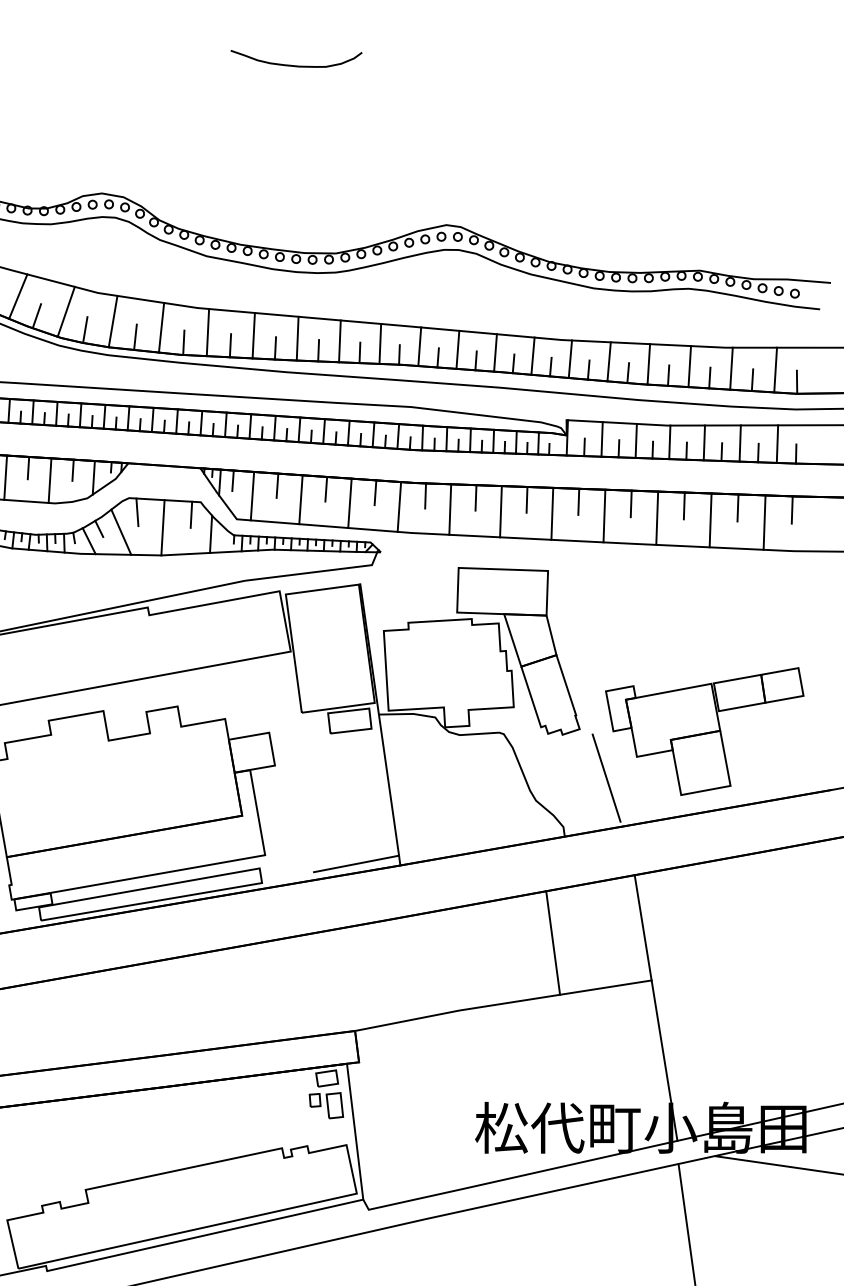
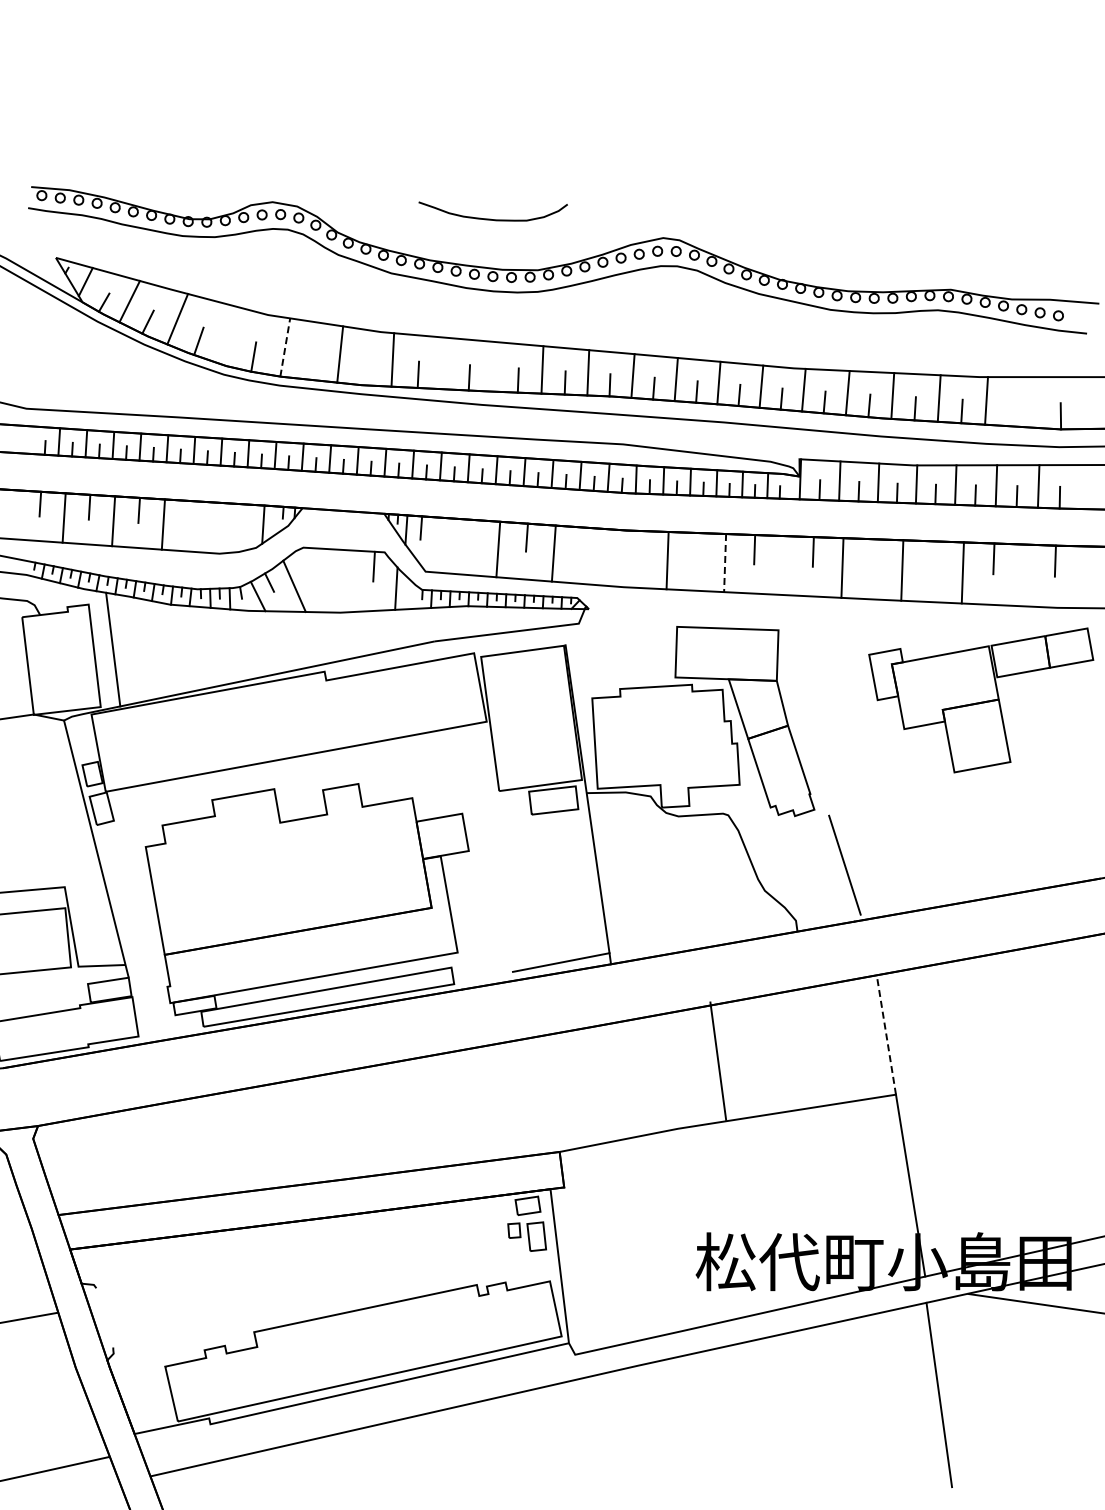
curve: (294, 64) -> (490, 218), moved
line: (65, 311) -> (231, 336), removed
line: (113, 321) -> (285, 347), solid -> dashed
line: (253, 335) -> (444, 363), removed
line: (135, 336) -> (310, 364), removed
line: (297, 338) -> (494, 366), removed
line: (183, 342) -> (365, 371), removed
line: (775, 370) -> (1036, 402), removed
line: (752, 379) -> (1010, 413), removed
line: (28, 467) -> (189, 513), removed
line: (72, 470) -> (239, 516), removed
line: (49, 480) -> (213, 527), removed
line: (277, 485) -> (471, 533), removed
line: (375, 492) -> (582, 541), removed
line: (425, 495) -> (639, 544), removed
line: (252, 496) -> (443, 545), removed
line: (475, 497) -> (696, 546), removed
line: (630, 504) -> (872, 554), removed
line: (683, 505) -> (932, 556), removed
line: (399, 506) -> (609, 557), removed
line: (137, 512) -> (312, 563), removed
line: (501, 512) -> (725, 563), solid -> dashed
line: (552, 513) -> (783, 565), removed
line: (764, 522) -> (1023, 575), removed
line: (162, 527) -> (341, 581), removed
part: (705, 731) -> (981, 700), moved
line: (643, 927) -> (886, 1034), solid -> dashed
line: (553, 942) -> (718, 1060), moved

